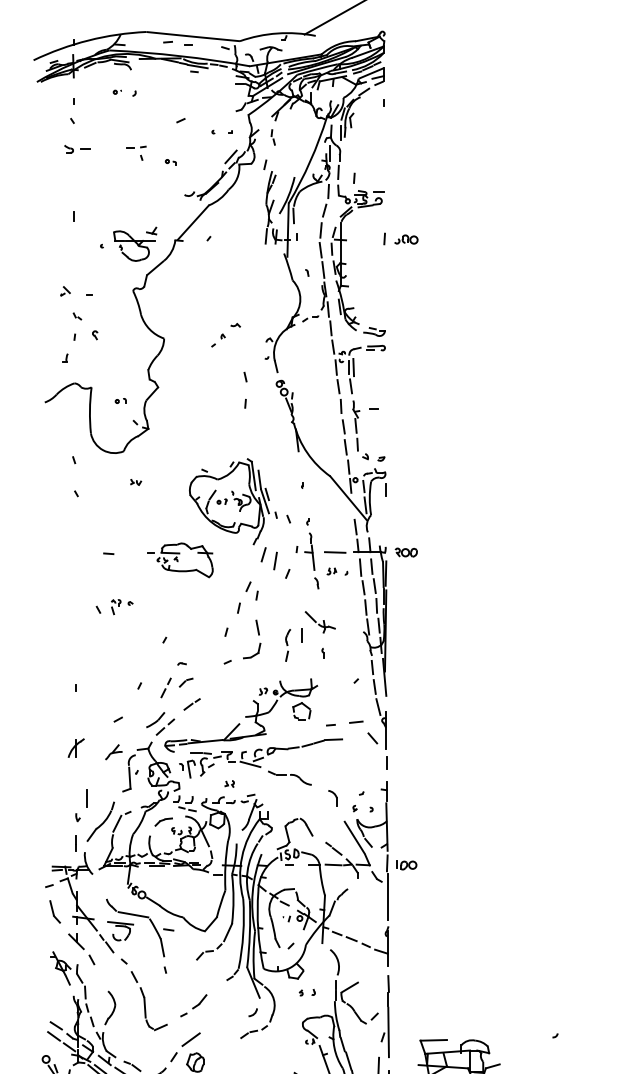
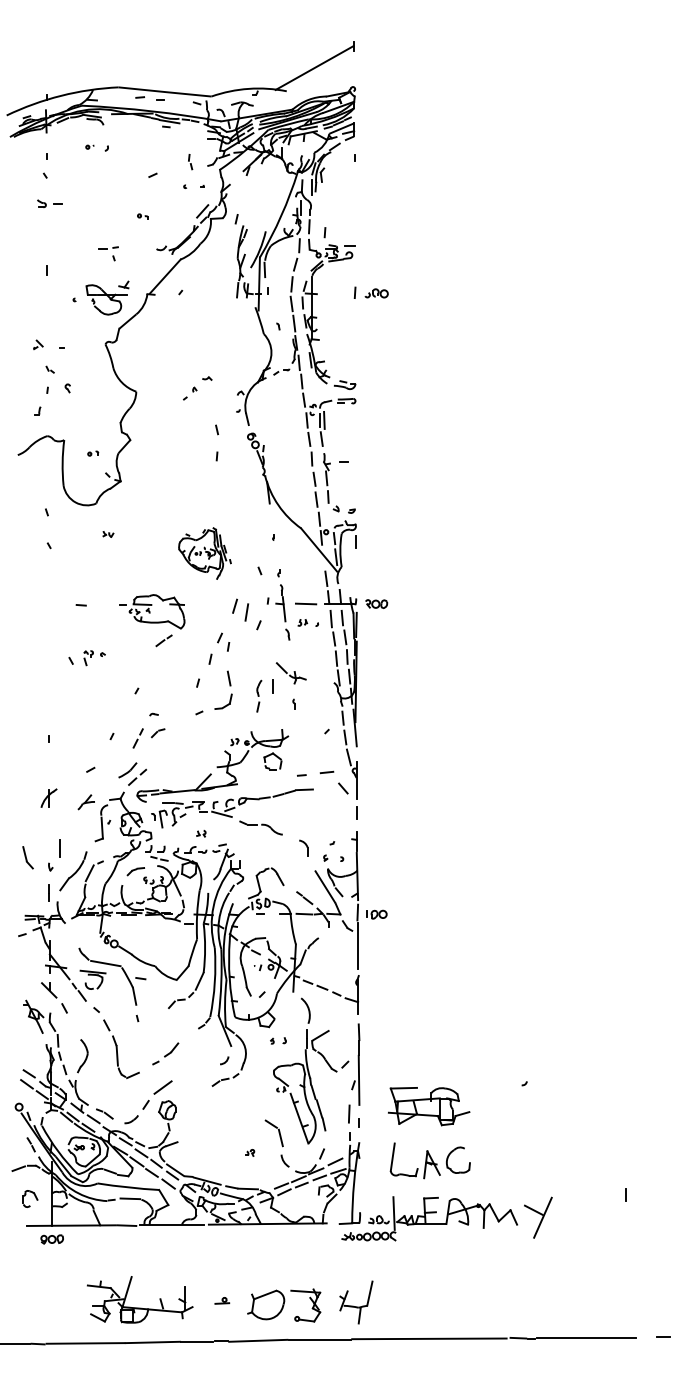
part: (273, 137) -> (190, 162), moved
part: (136, 153) -> (108, 253), moved
part: (232, 501) -> (204, 553), size x0.6
line: (191, 704) -> (163, 640), moved
part: (54, 911) -> (27, 857), moved

